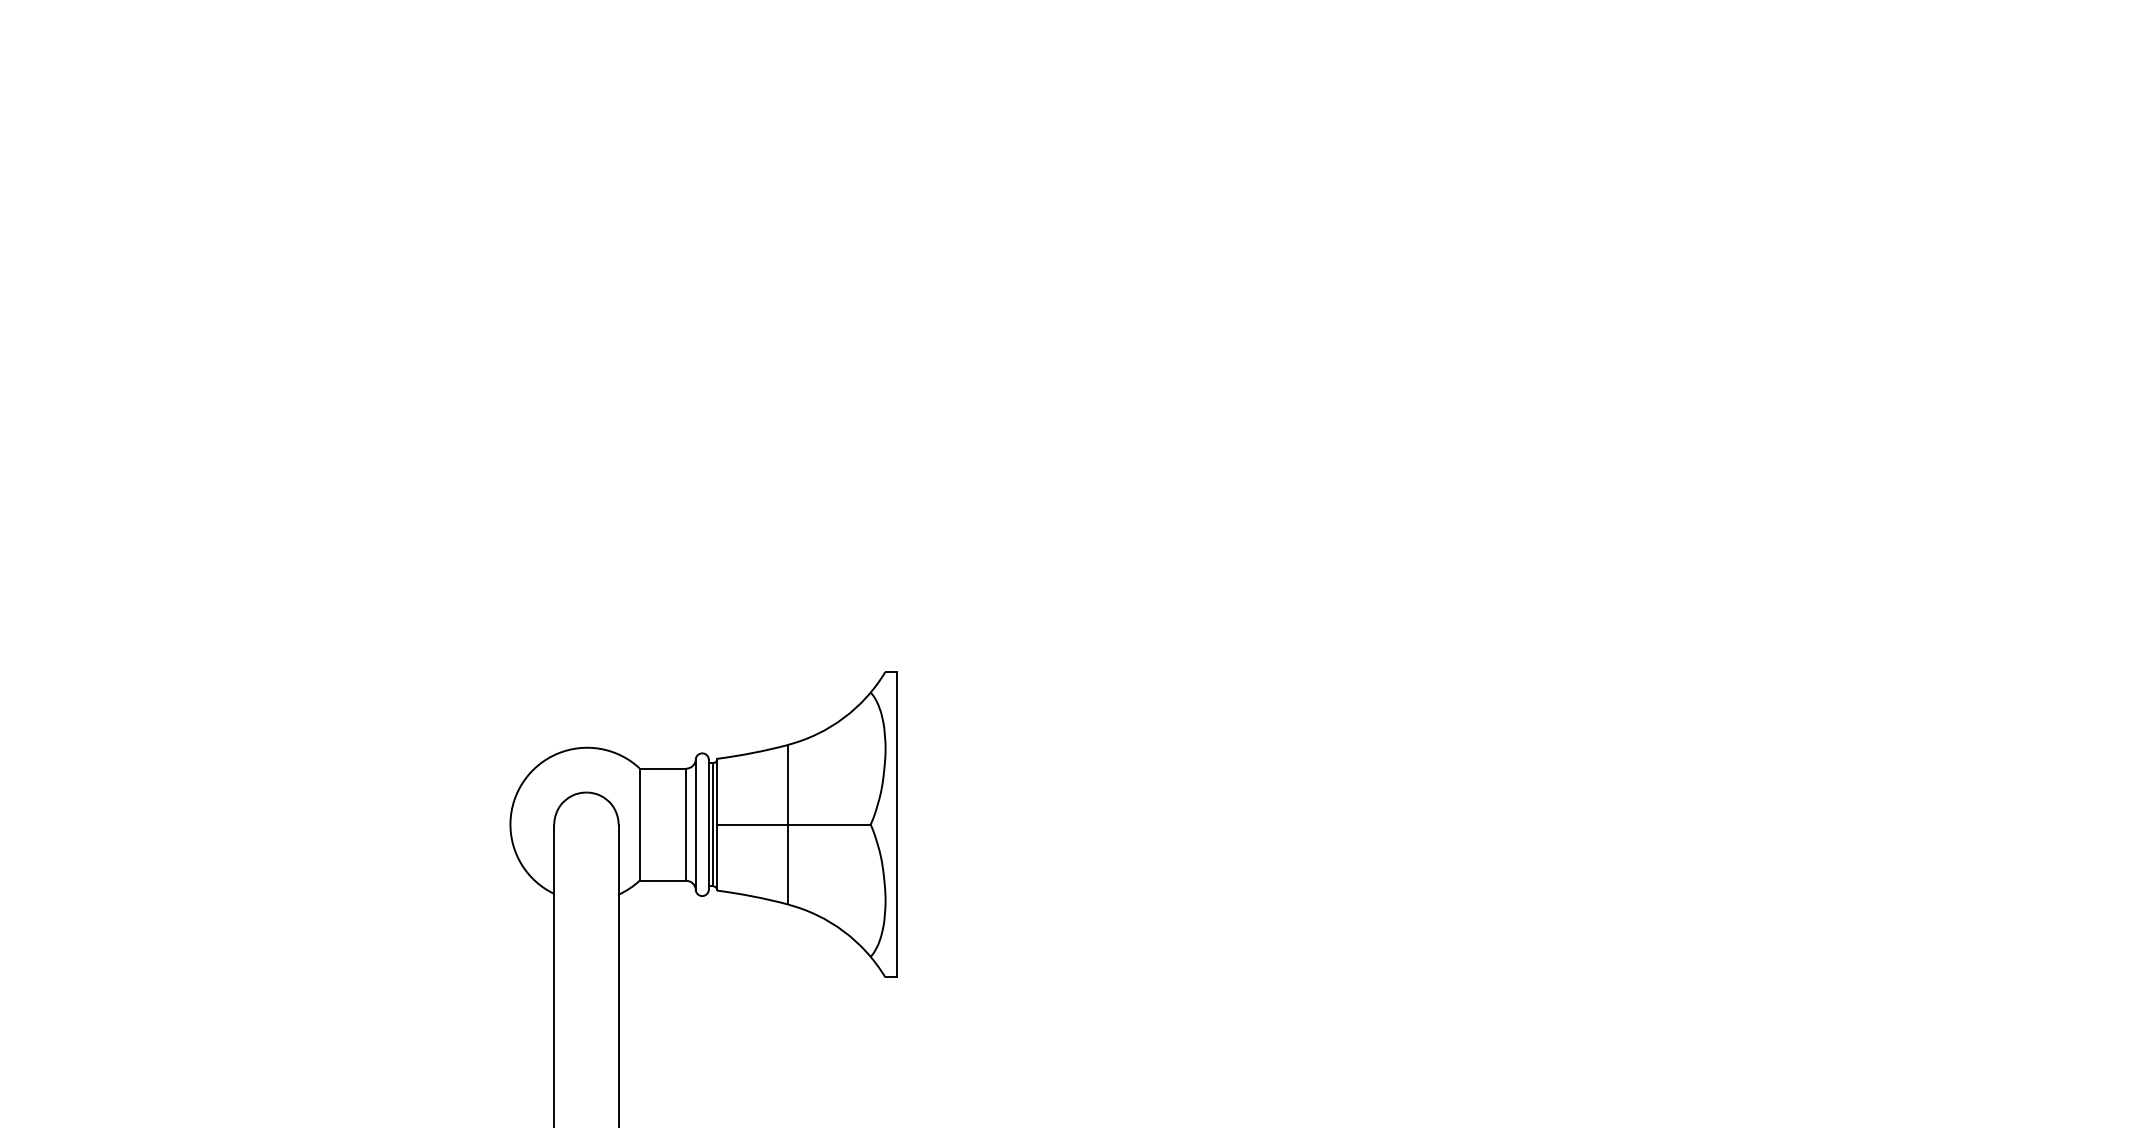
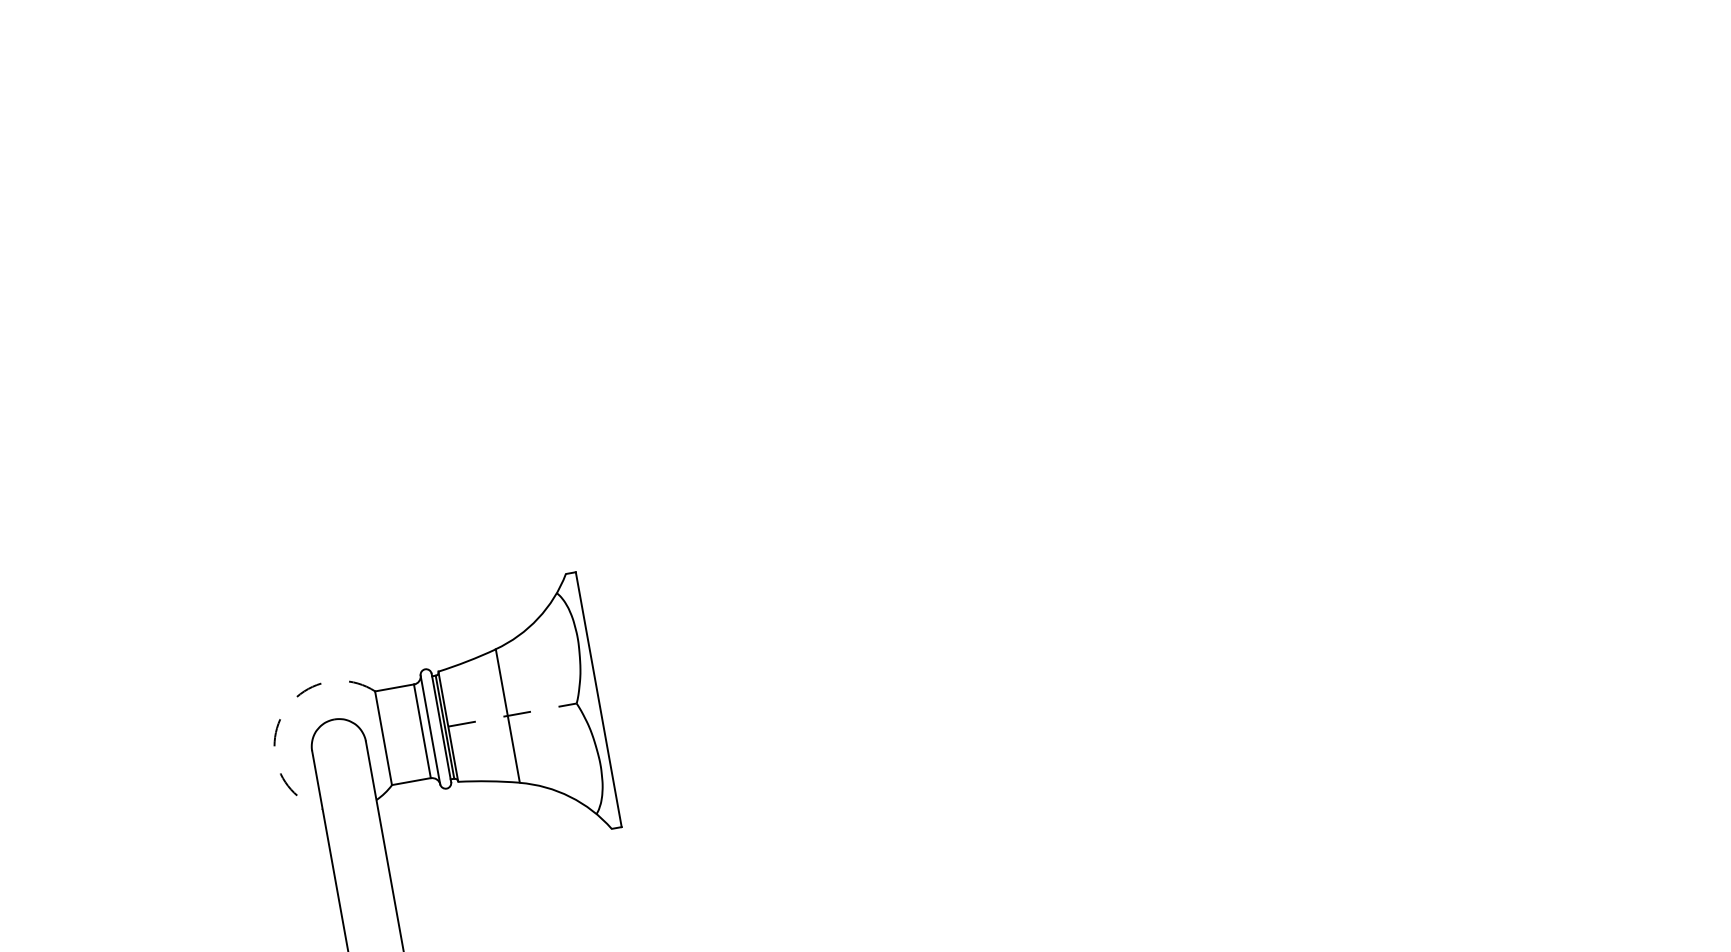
arc: (523, 781) -> (279, 719), solid -> dashed
line: (793, 824) -> (512, 715), solid -> dashed

